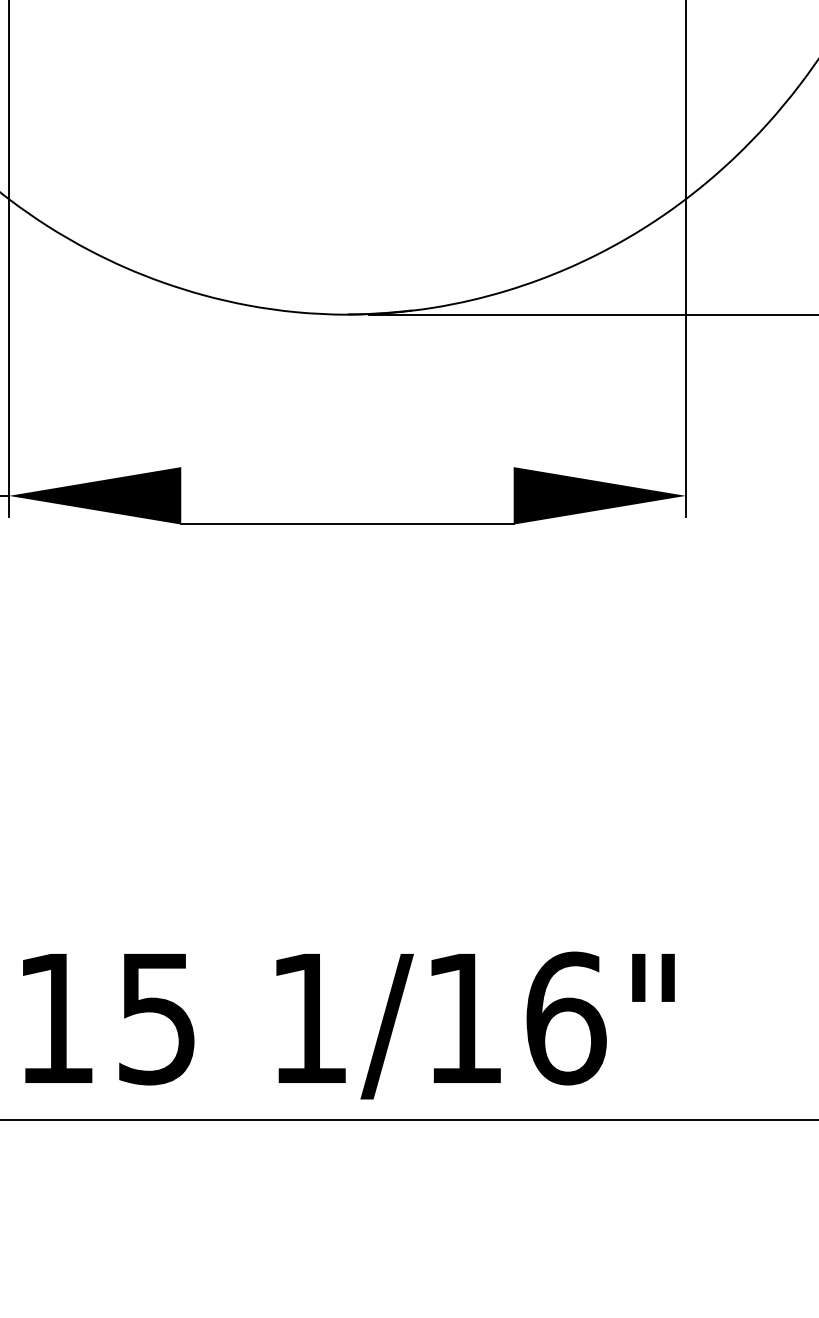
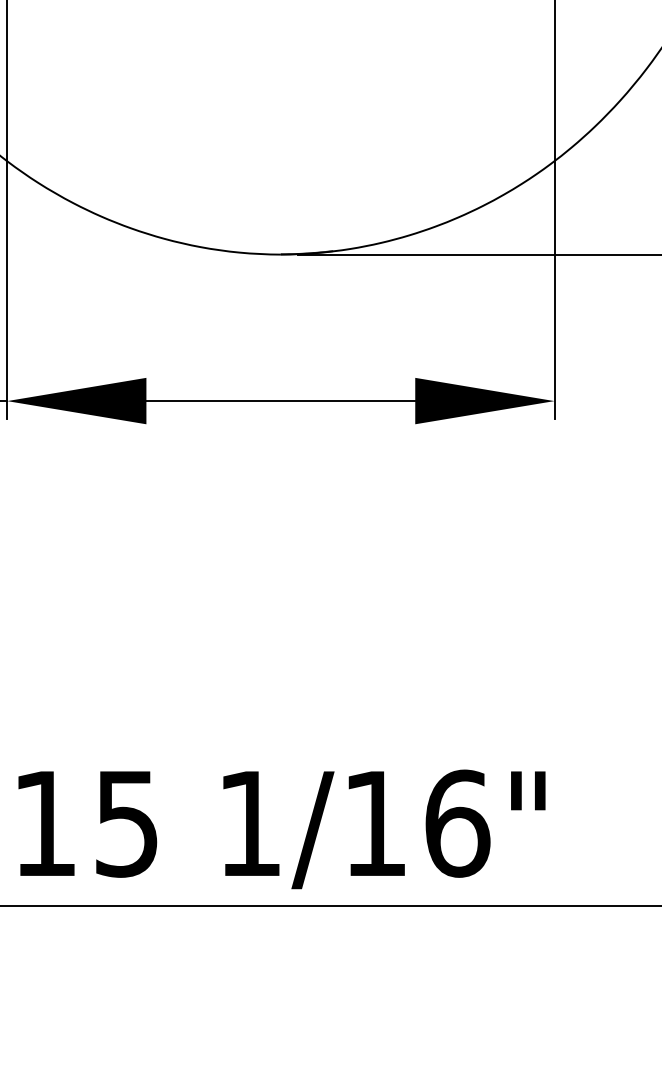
line: (347, 523) -> (280, 400), moved

